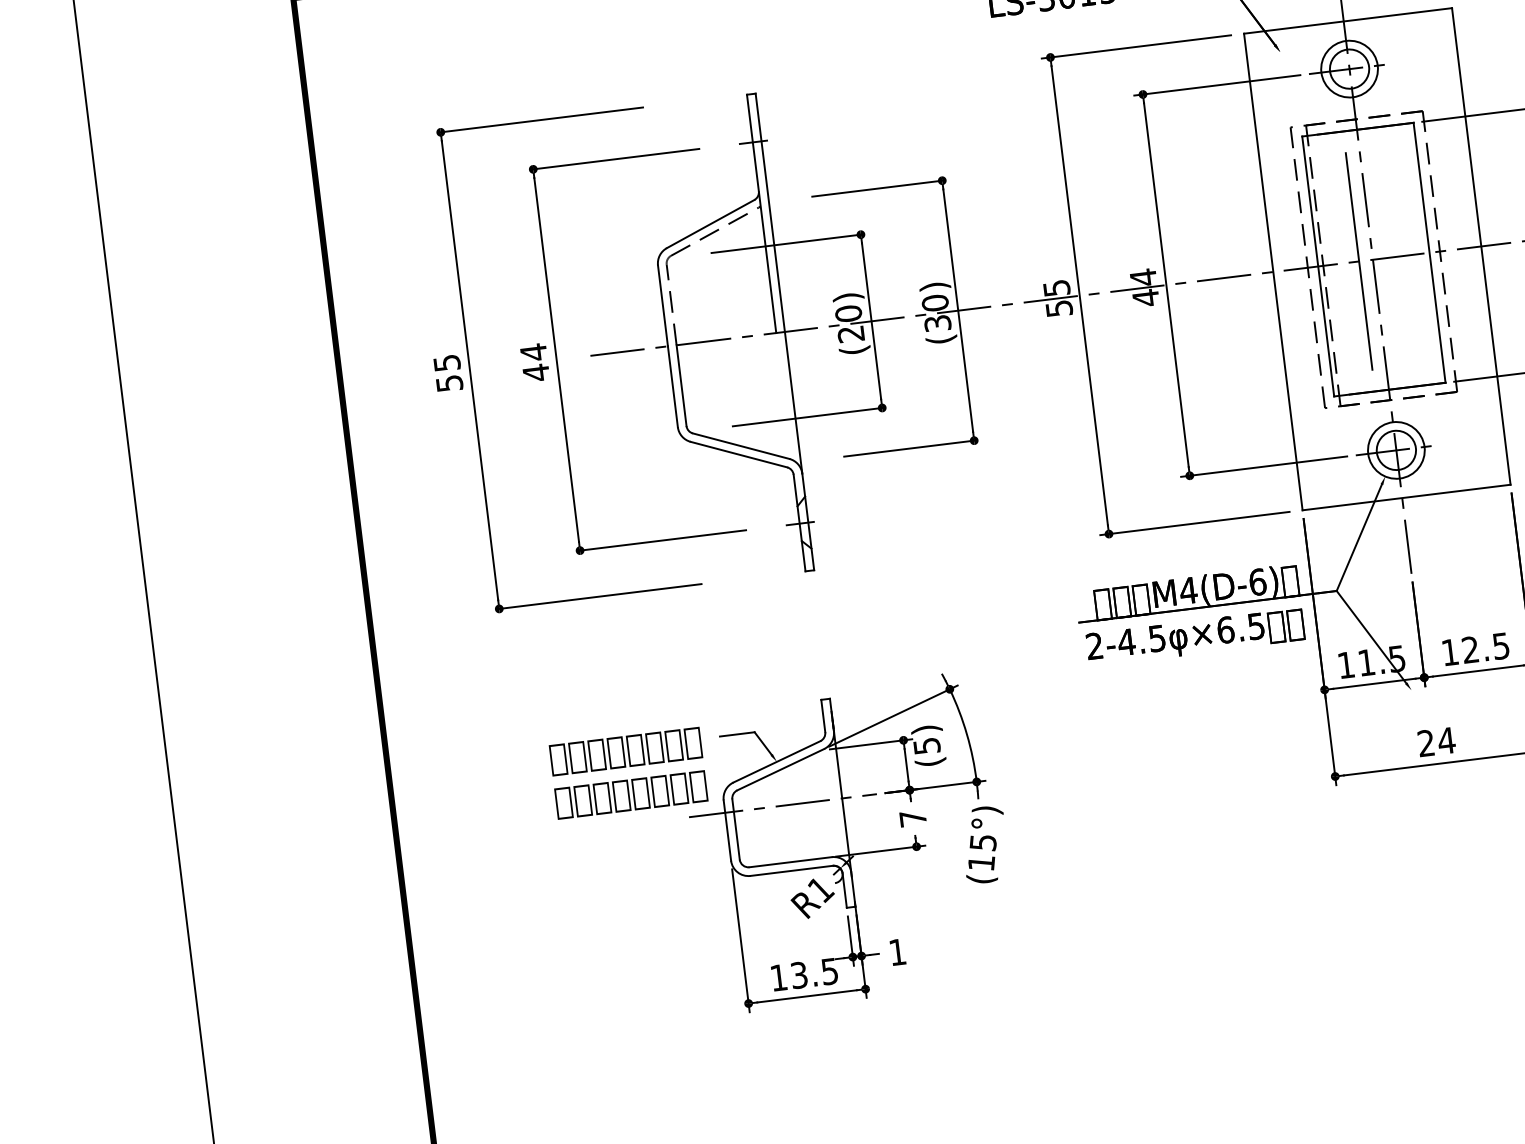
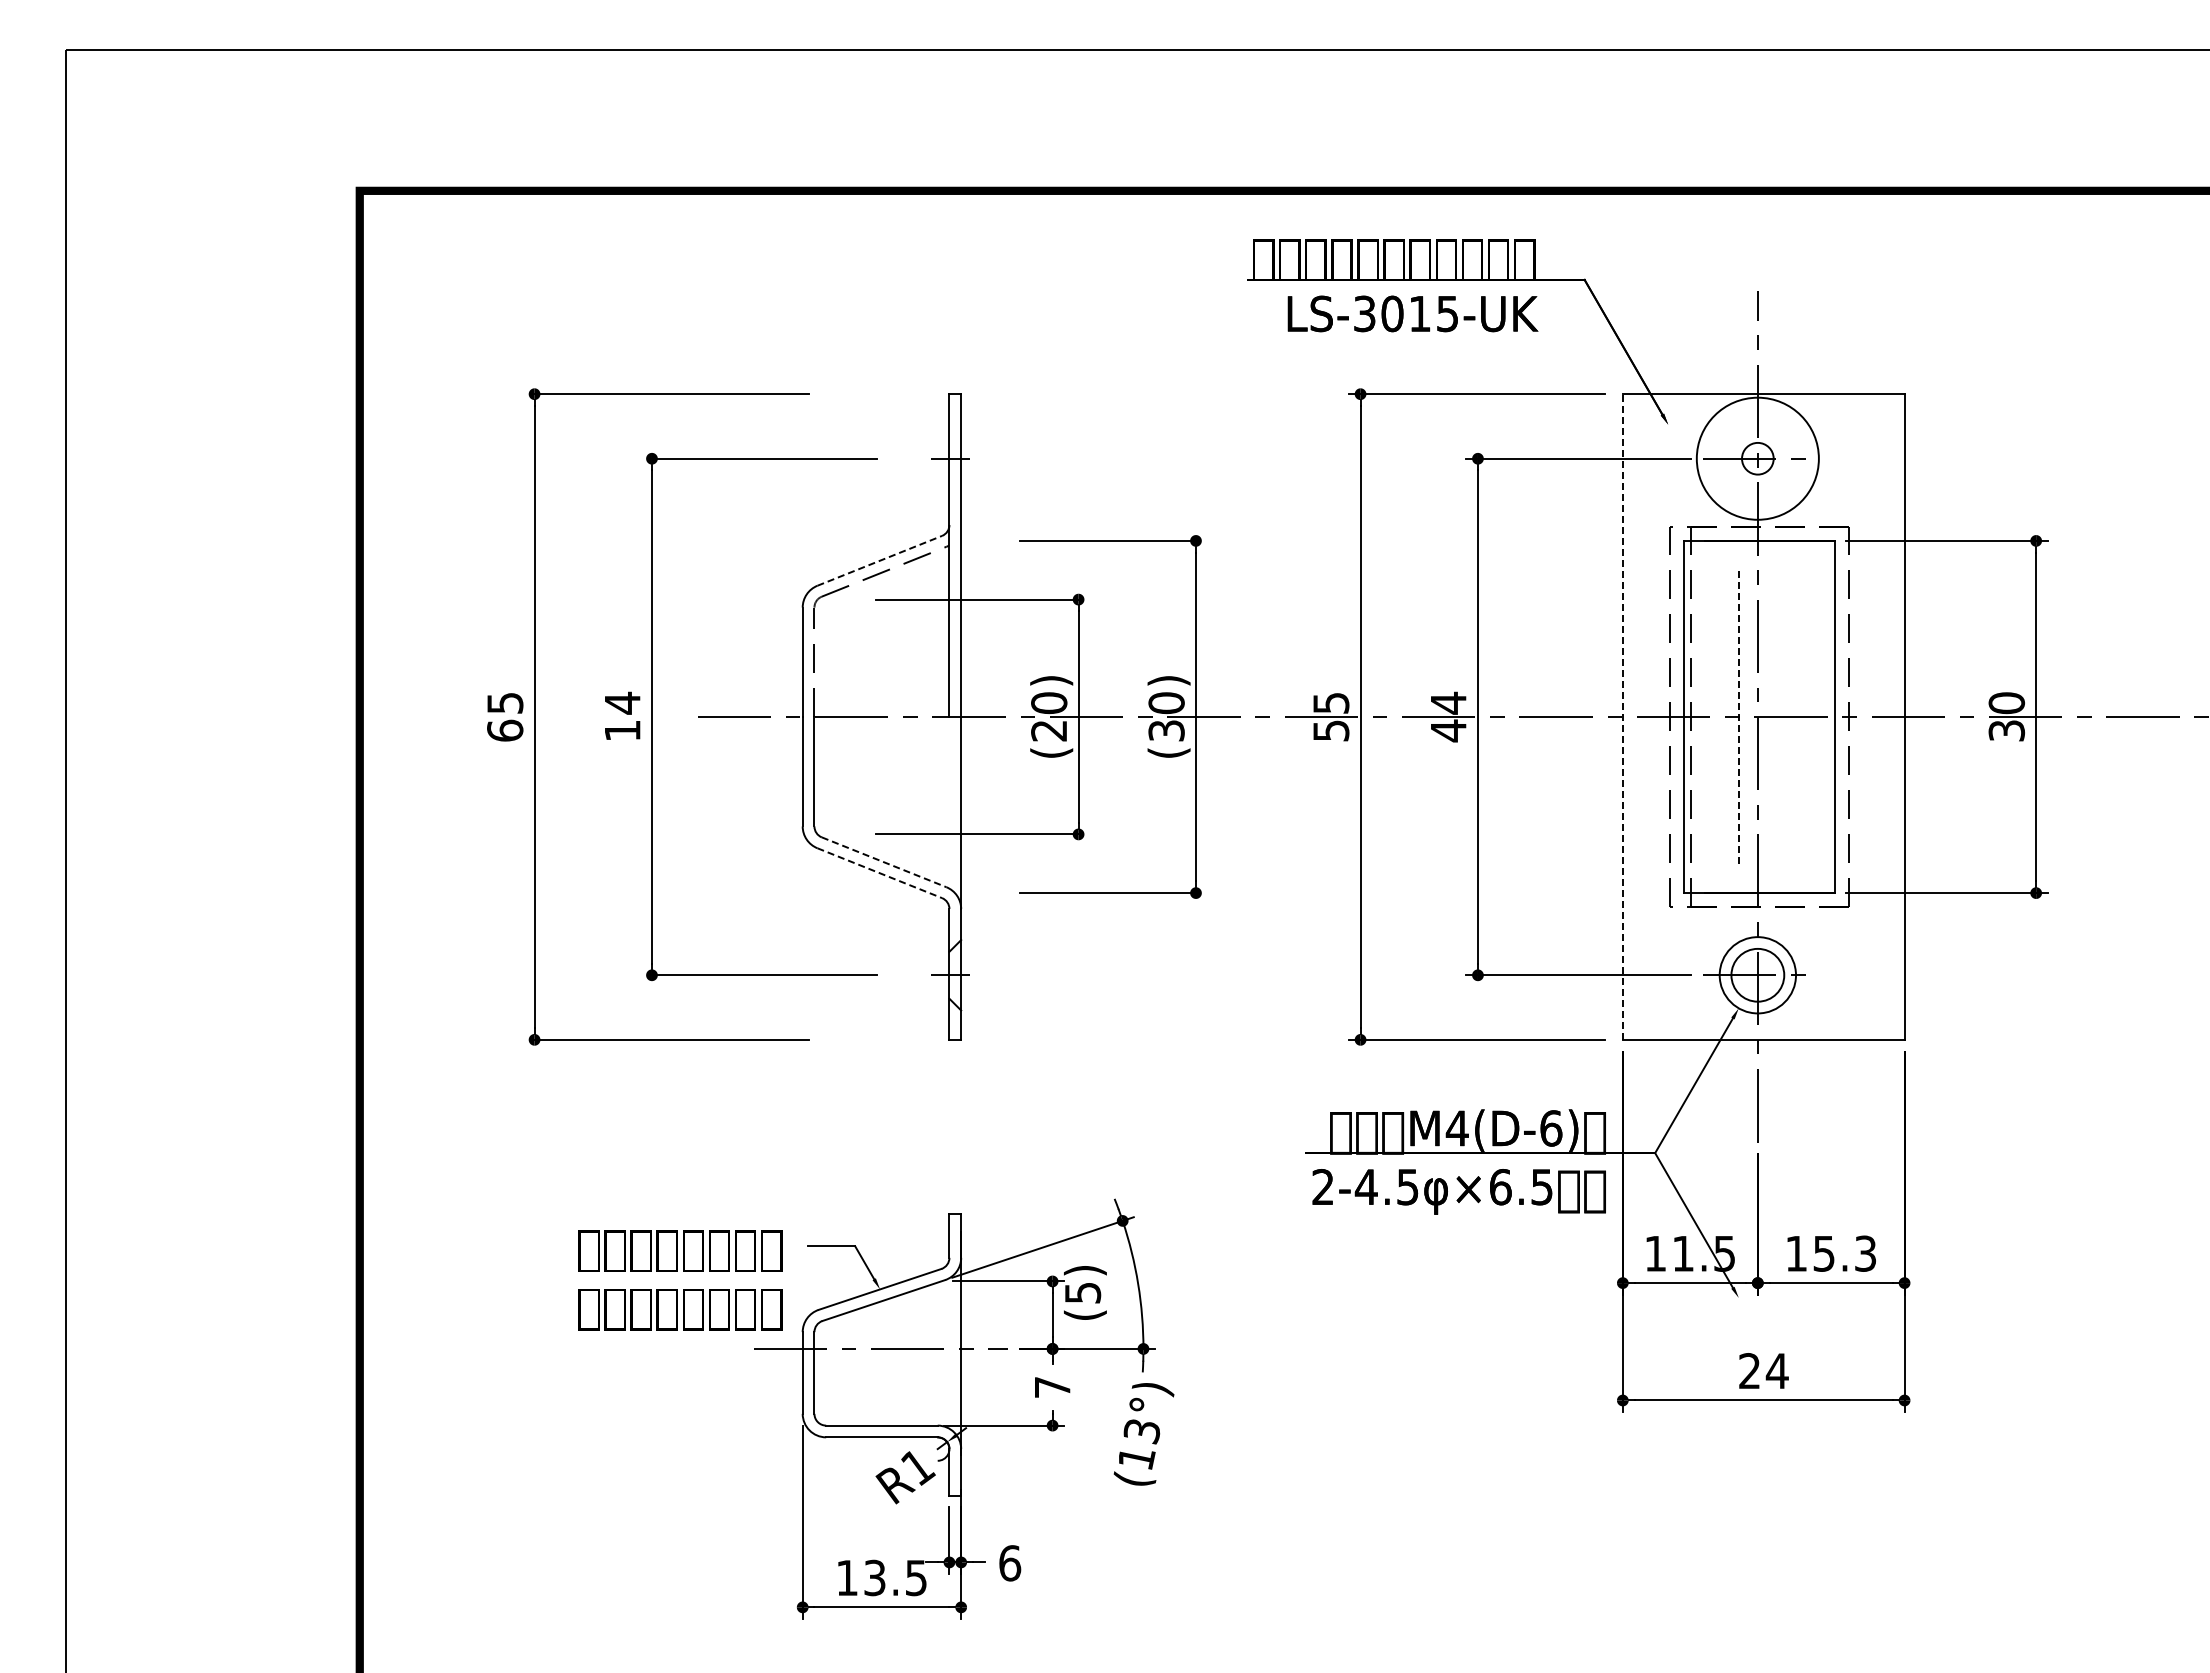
circle: (1349, 68) -> (1757, 458), size x0.6
circle: (1349, 68) -> (1757, 458), size x1.6
line: (711, 223) -> (880, 560), solid -> dashed
line: (1359, 261) -> (1739, 717), solid -> dashed
line: (1273, 272) -> (1622, 717), solid -> dashed
text: (536, 372) -> (622, 730), 44 -> 14
text: (449, 383) -> (505, 730), 55 -> 65
line: (741, 446) -> (884, 862), solid -> dashed
line: (739, 454) -> (880, 873), solid -> dashed
text: (1485, 647) -> (1844, 1253), 12.5 -> 15.3
text: (982, 843) -> (1141, 1431), (15°) -> (13°)
text: (898, 952) -> (1010, 1563), 1 -> 6

